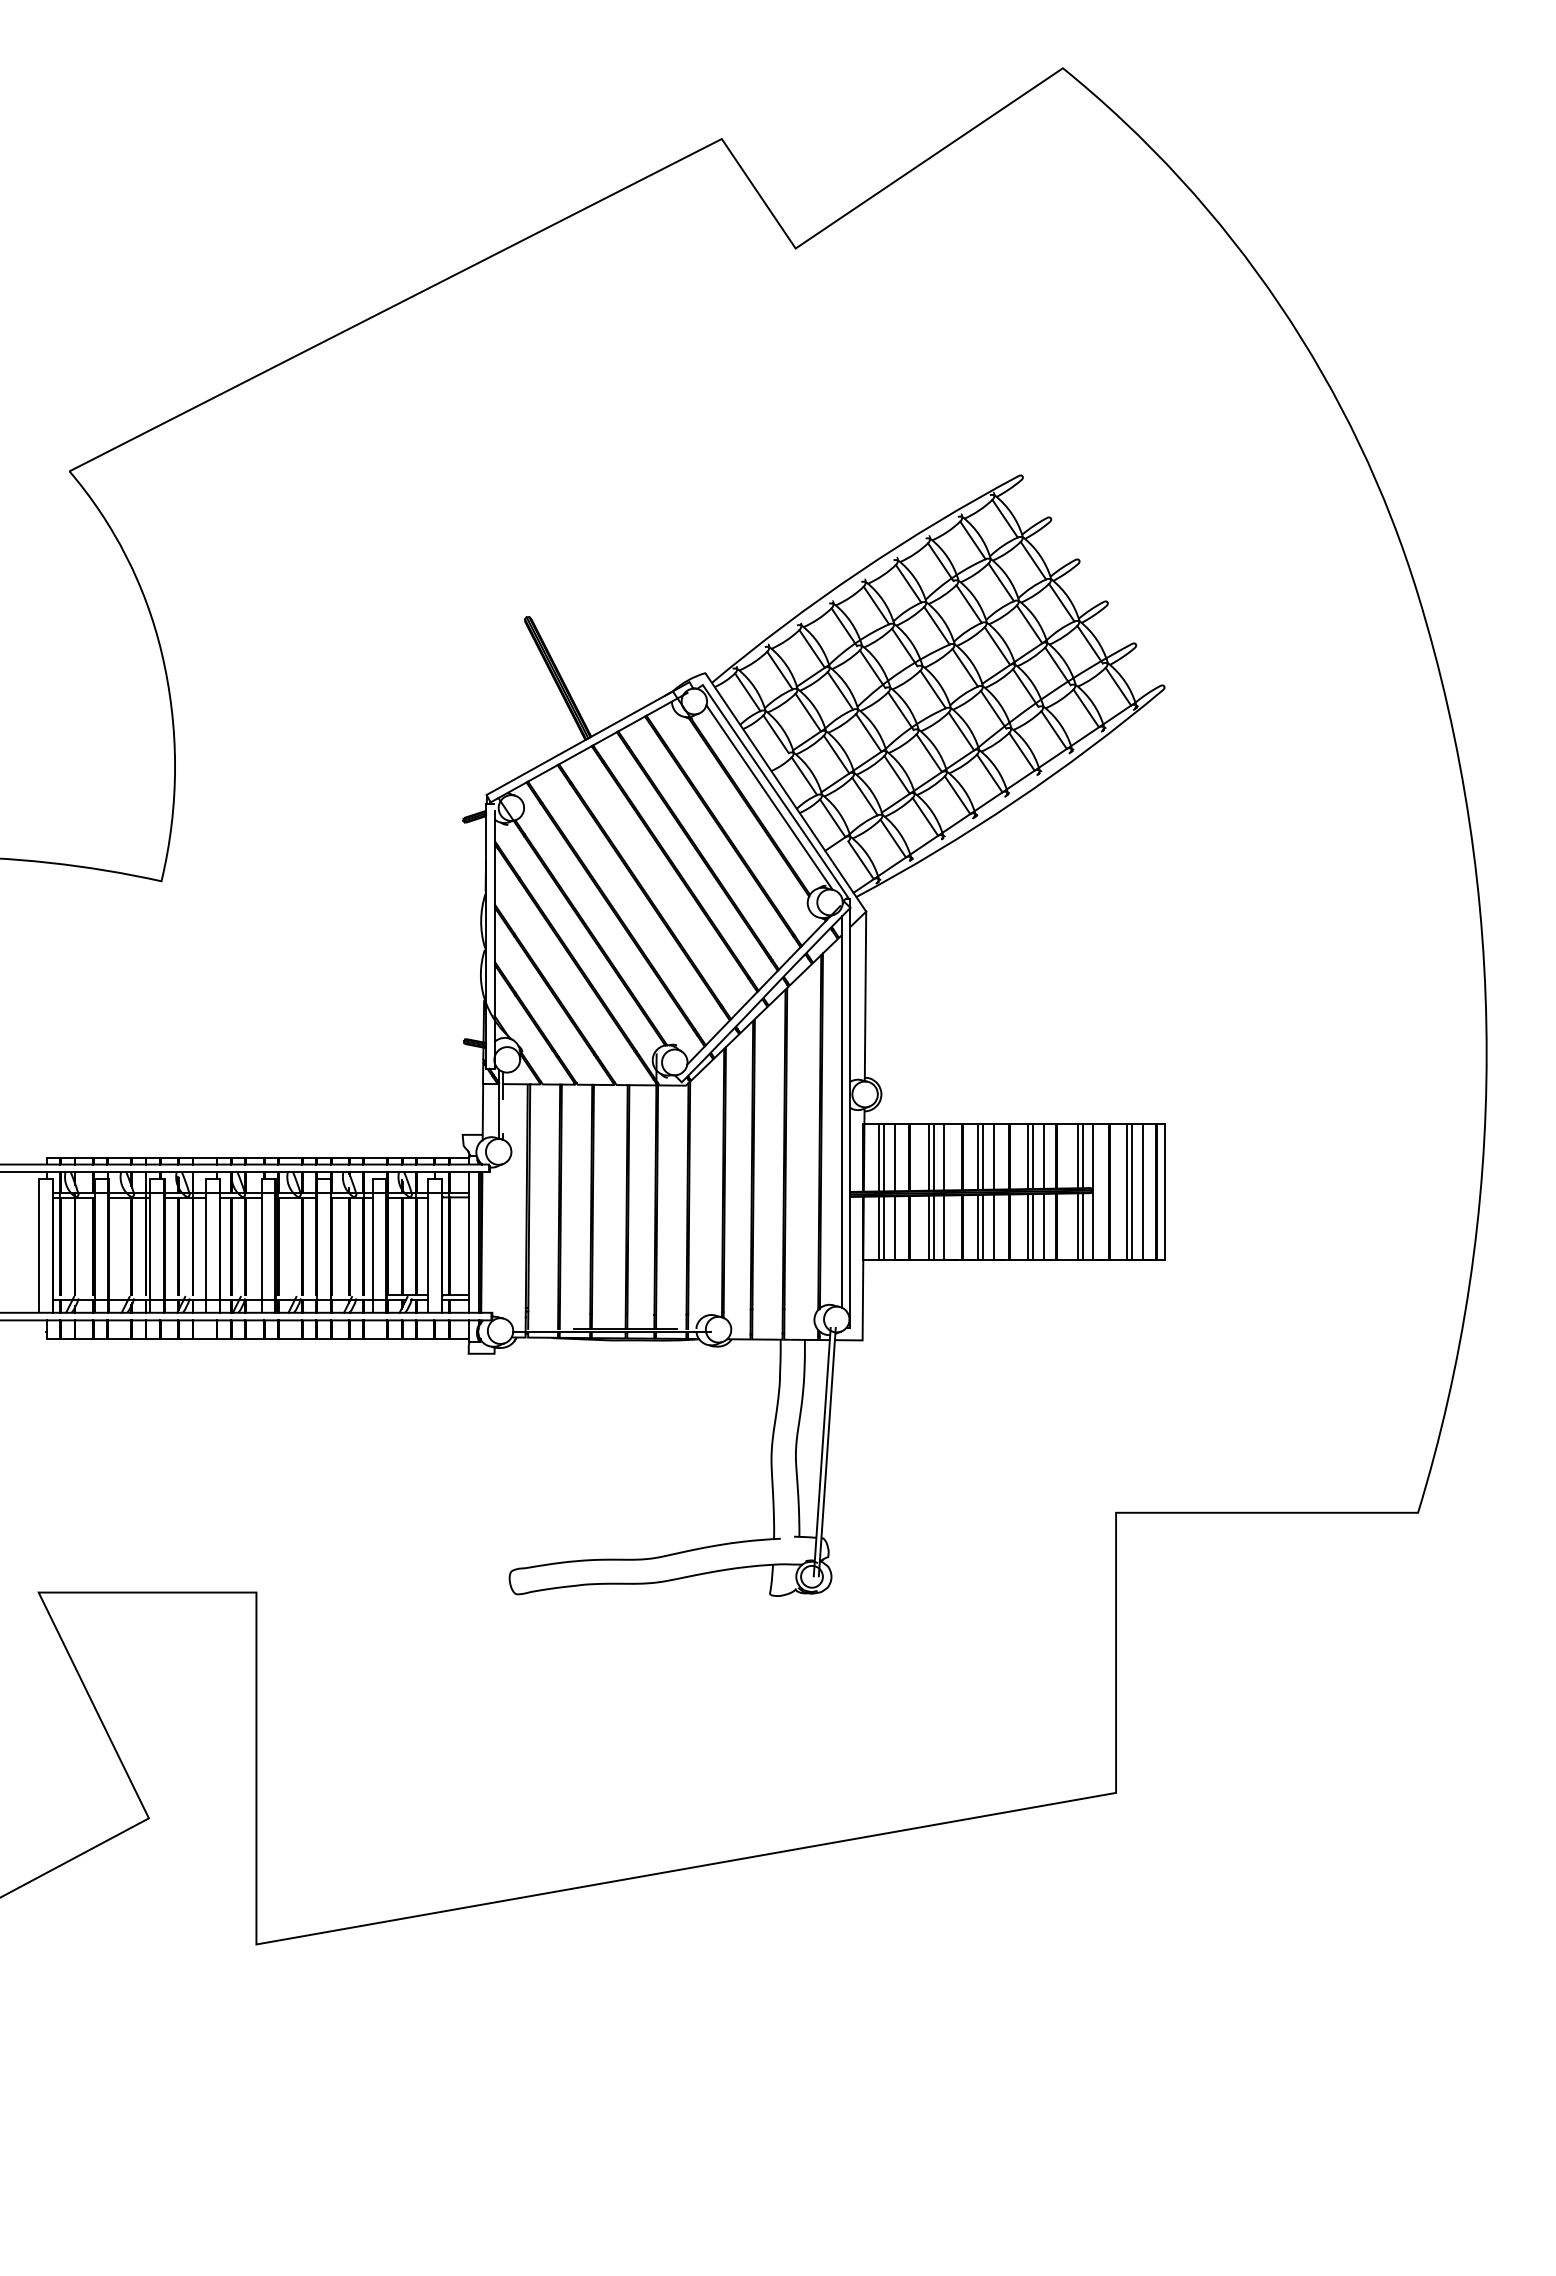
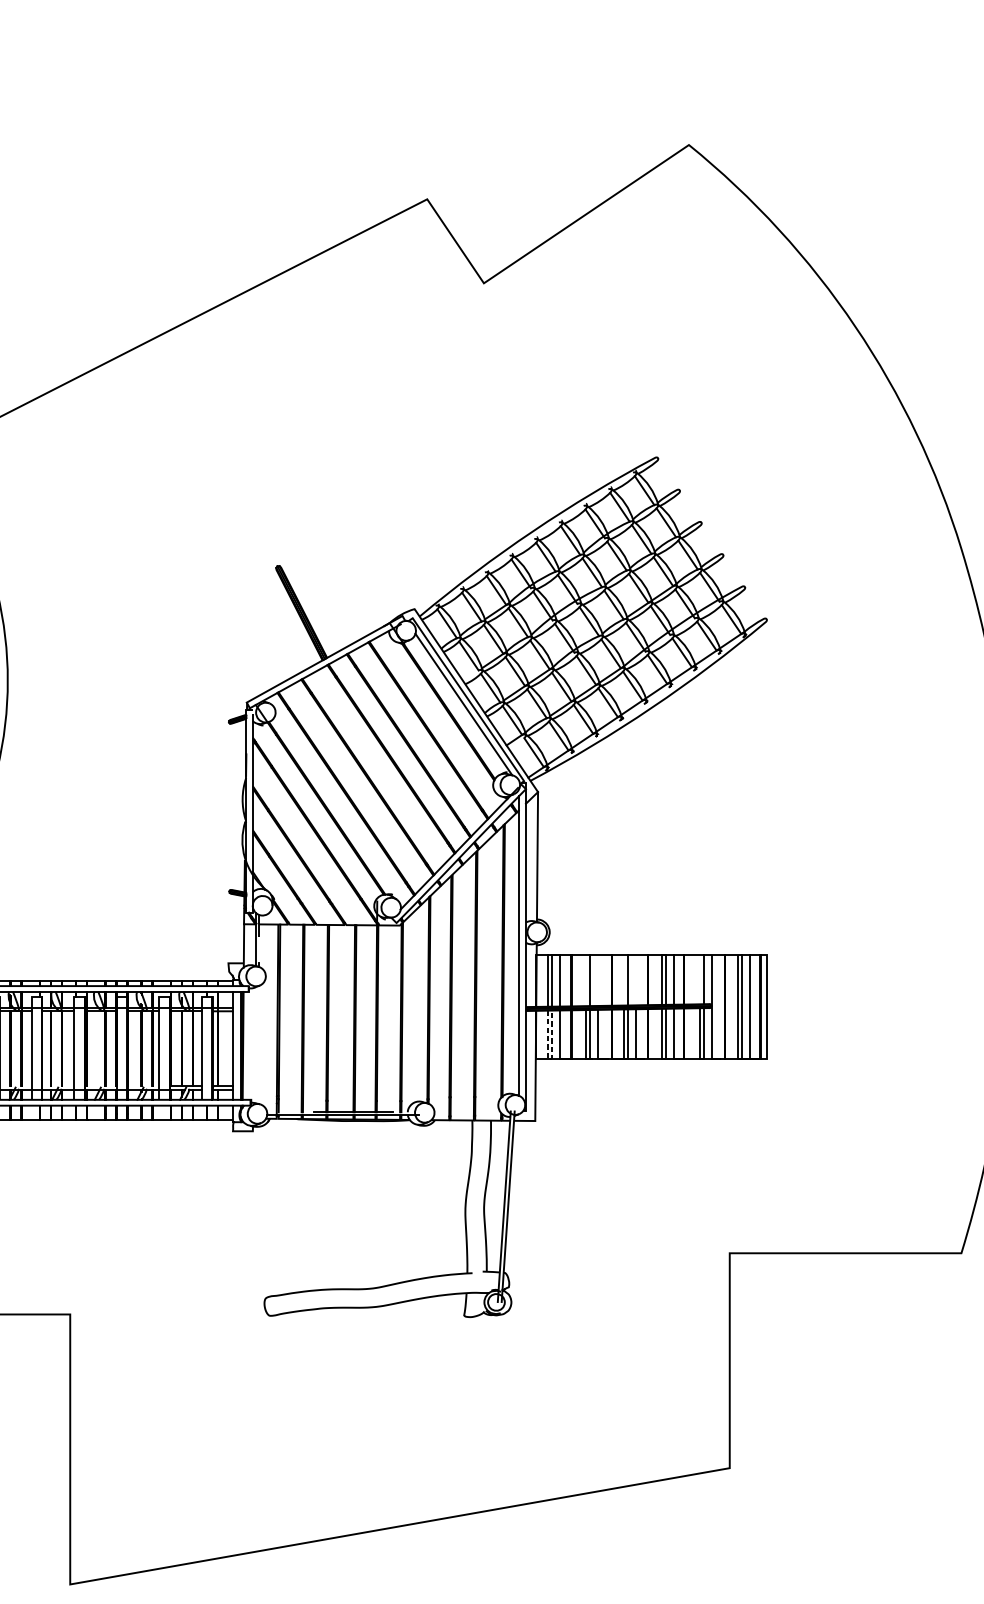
line: (978, 1156) -> (624, 979), removed
line: (994, 1156) -> (636, 979), removed
line: (1077, 1156) -> (700, 979), removed
line: (928, 1157) -> (585, 980), removed
line: (944, 1157) -> (598, 980), removed
line: (881, 1259) -> (549, 1058), solid -> dashed

